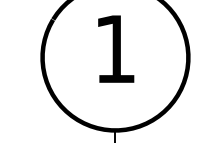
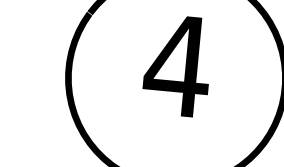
text: (115, 48) -> (178, 64), 1 -> 4

